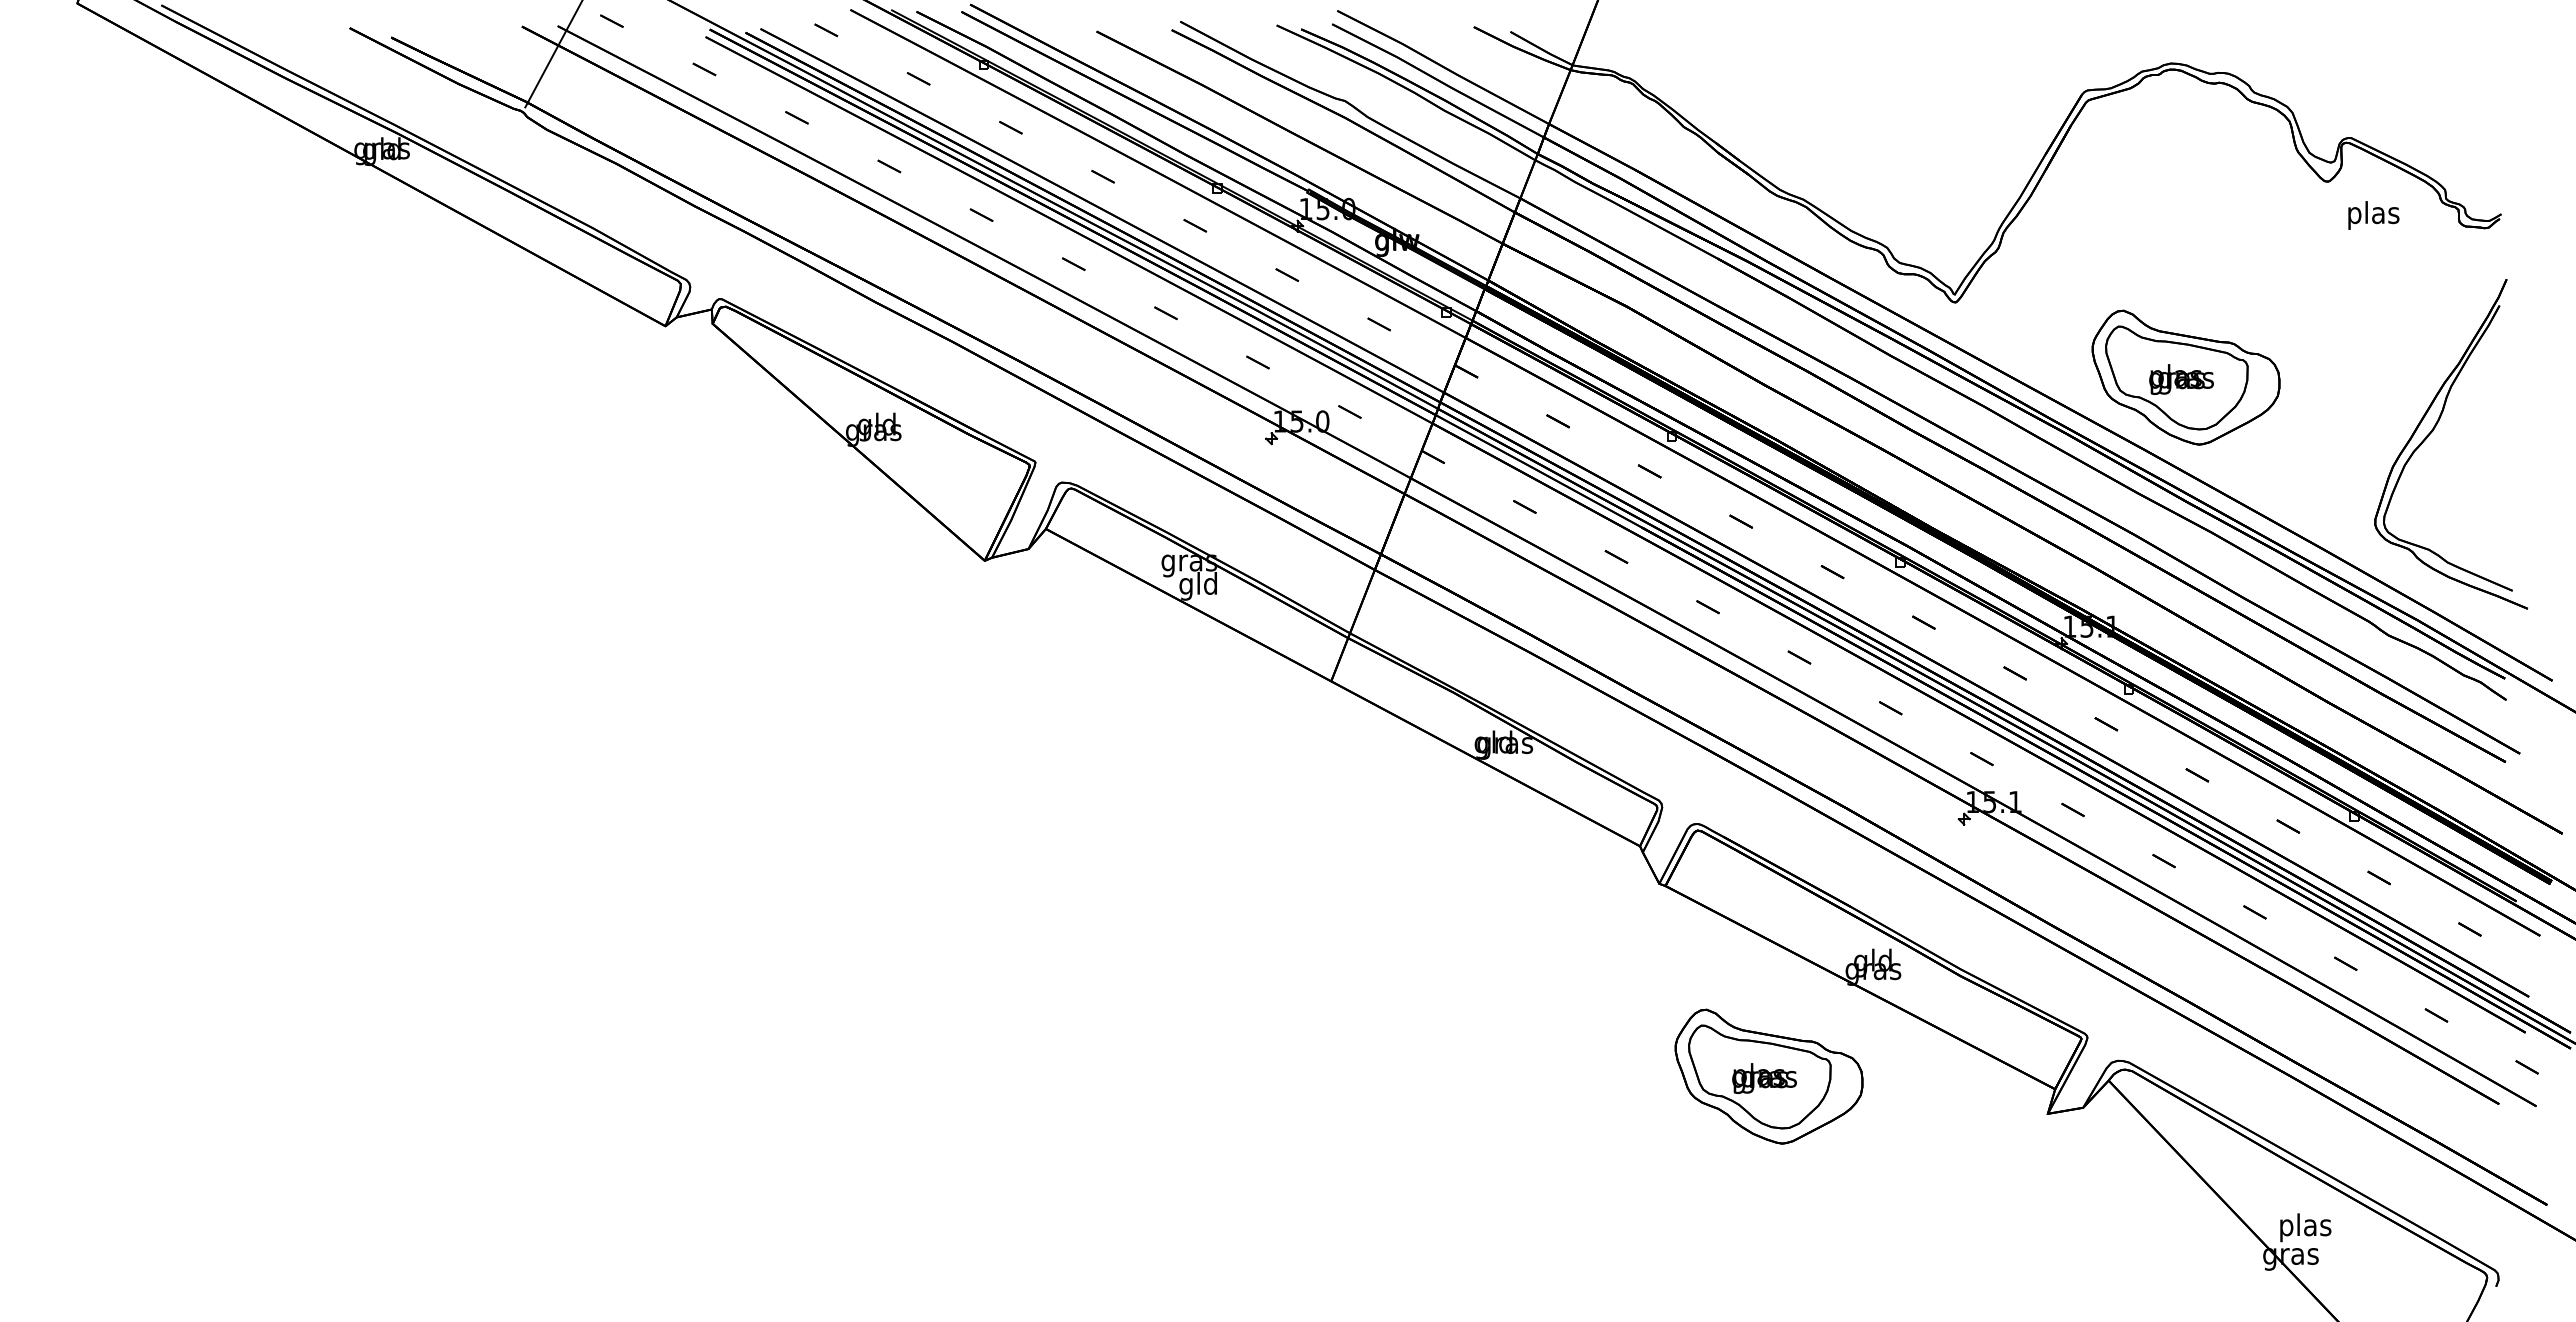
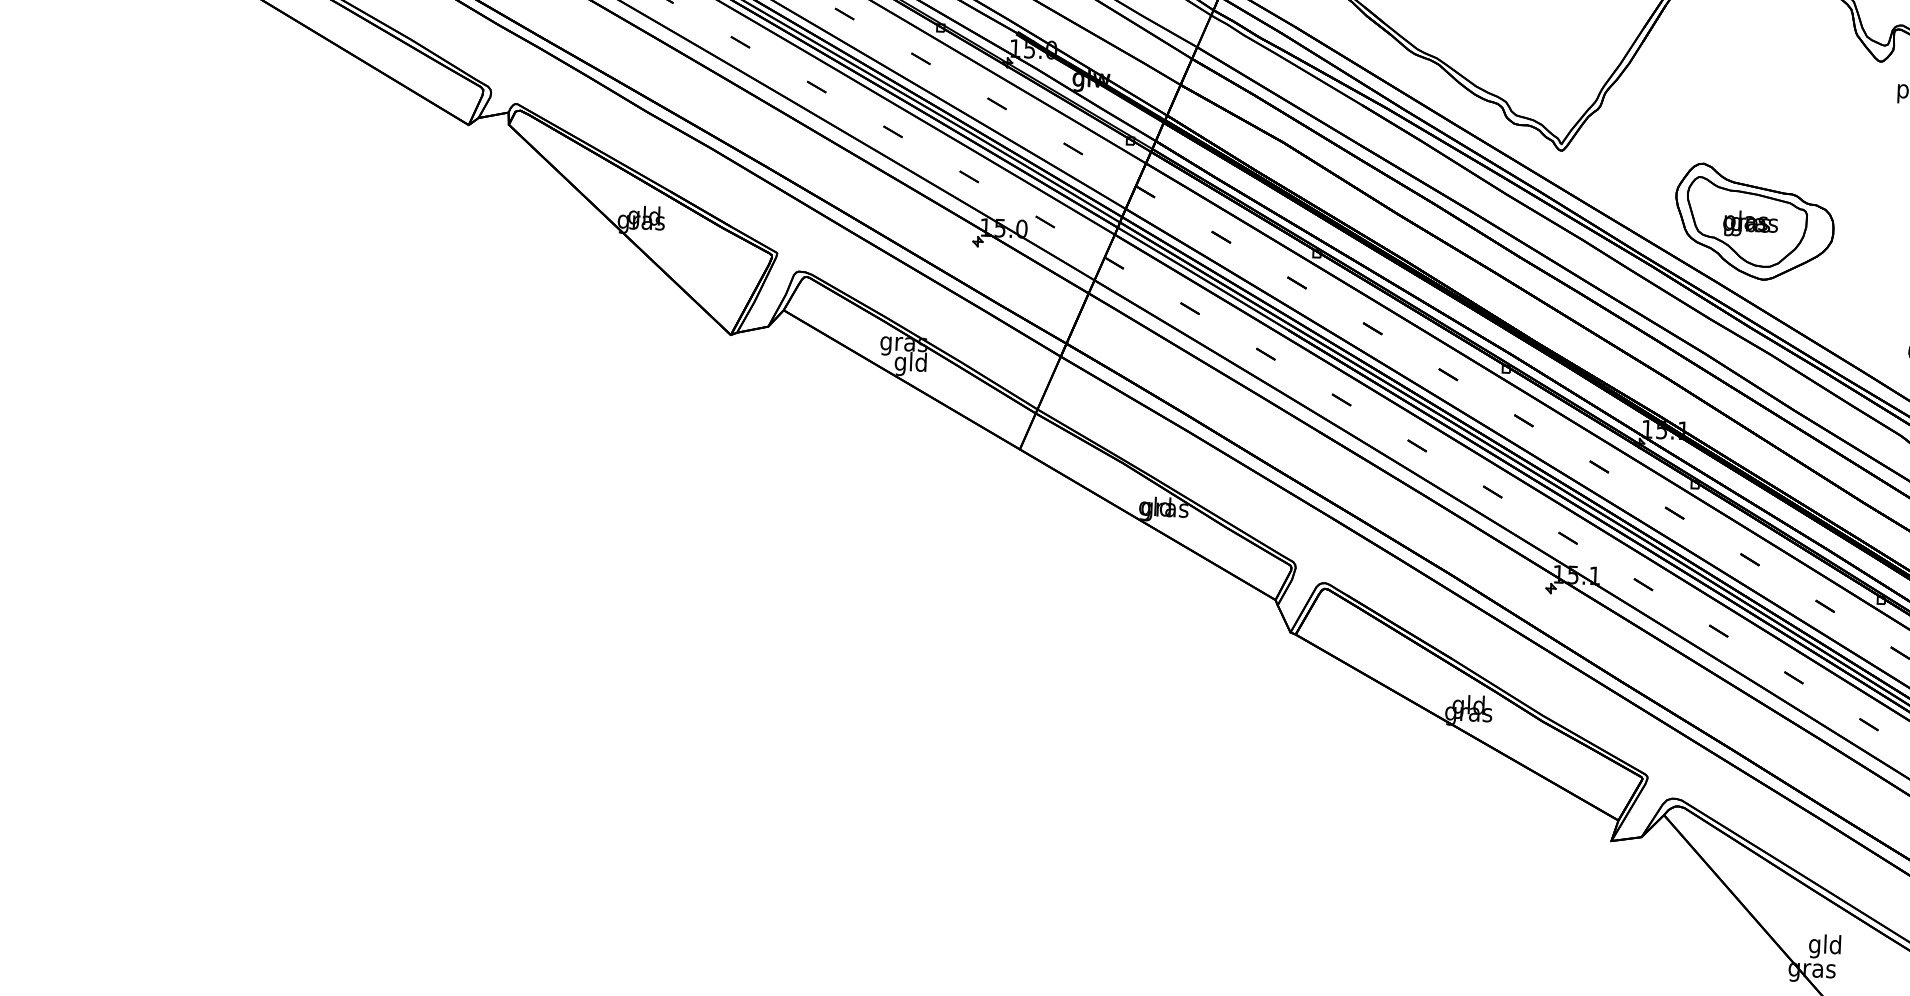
part: (1768, 1076) -> (1376, 799), removed
text: (2305, 1227) -> (1825, 946), plas -> gld

